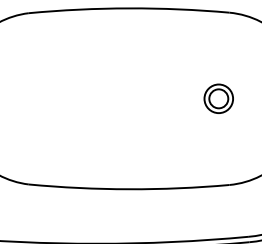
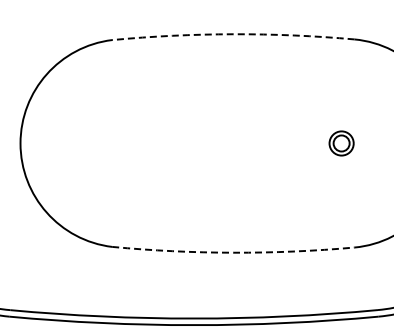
arc: (129, 8) -> (233, 34), solid -> dashed
part: (218, 98) -> (341, 143), size x0.7
arc: (129, 189) -> (233, 252), solid -> dashed

